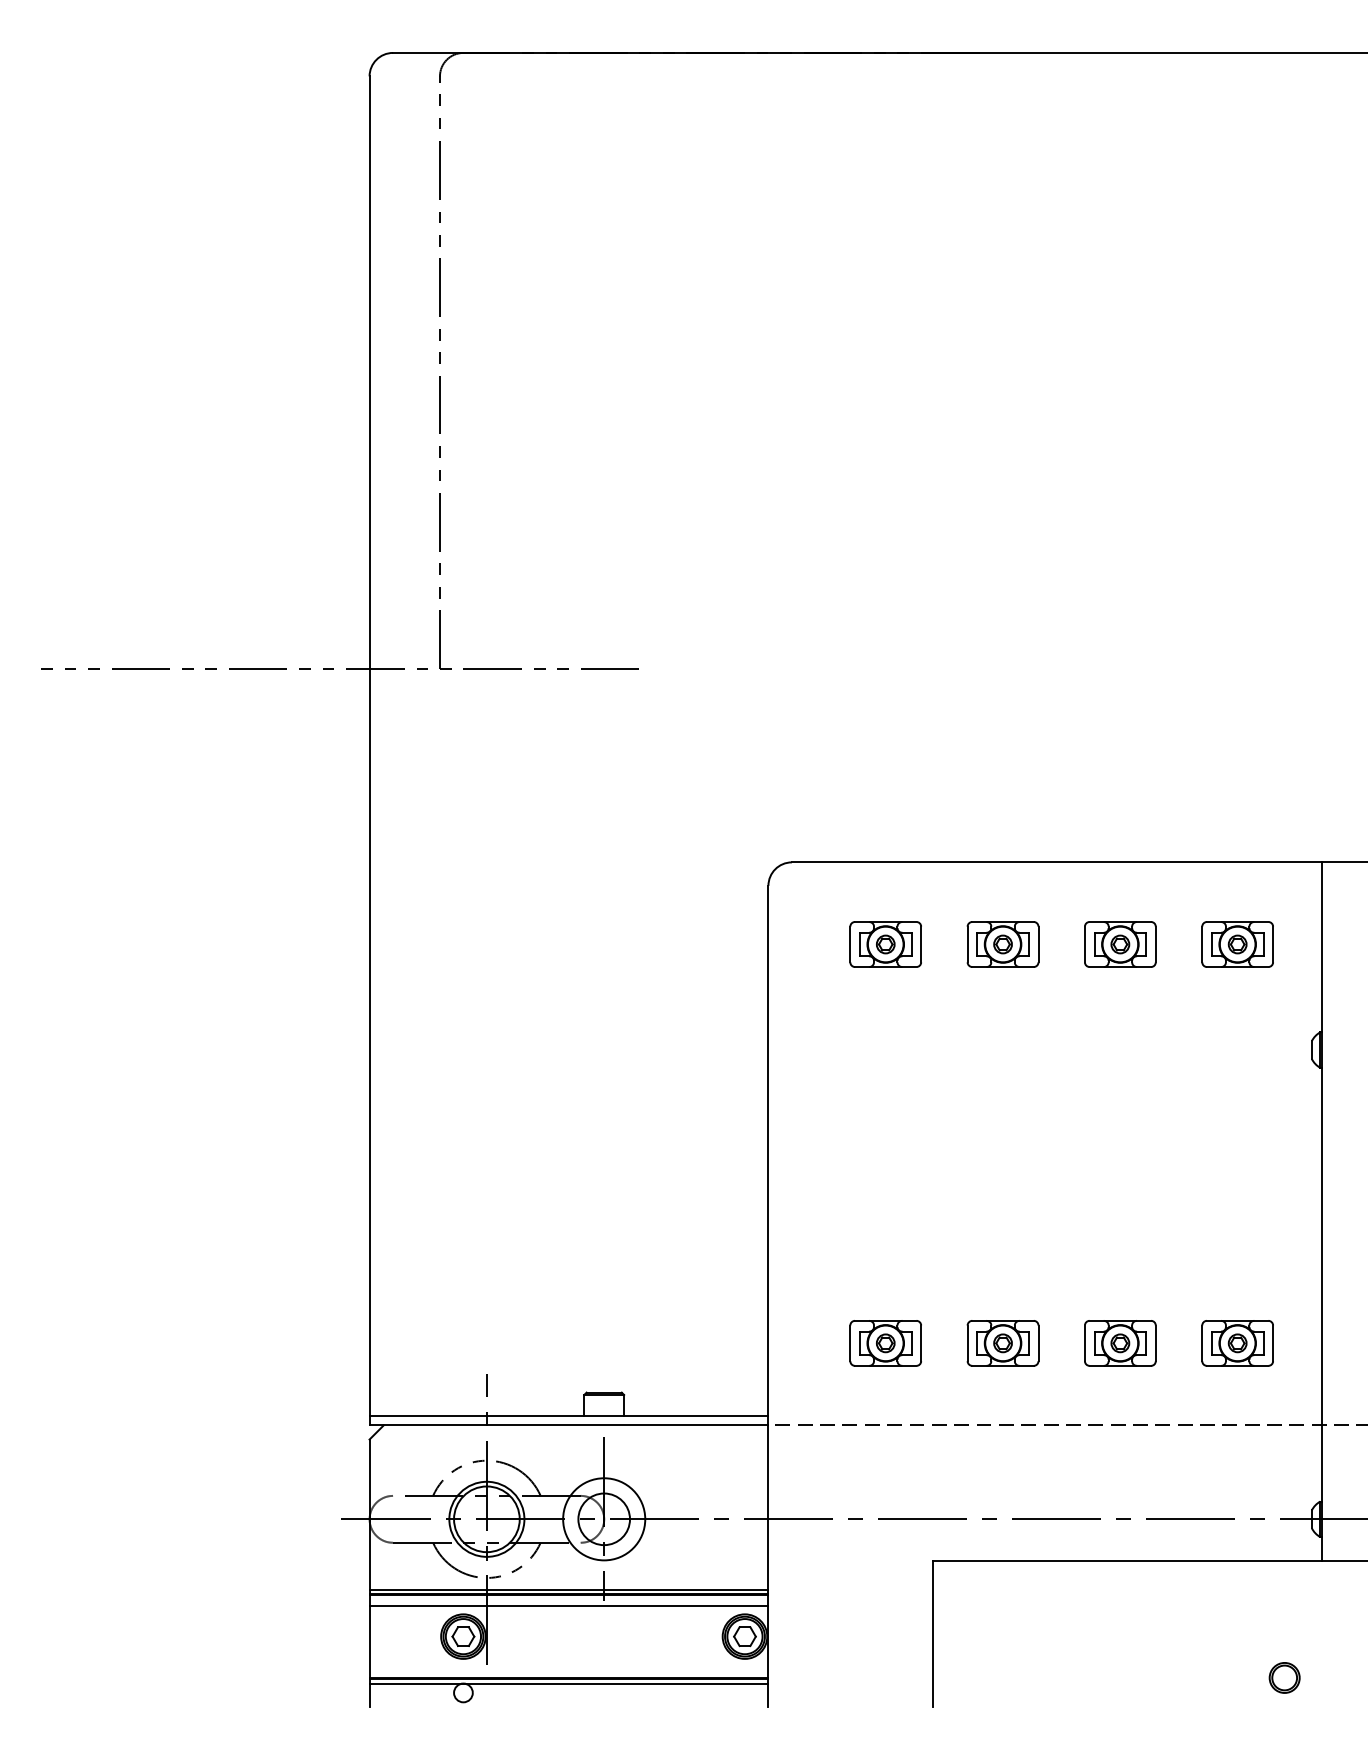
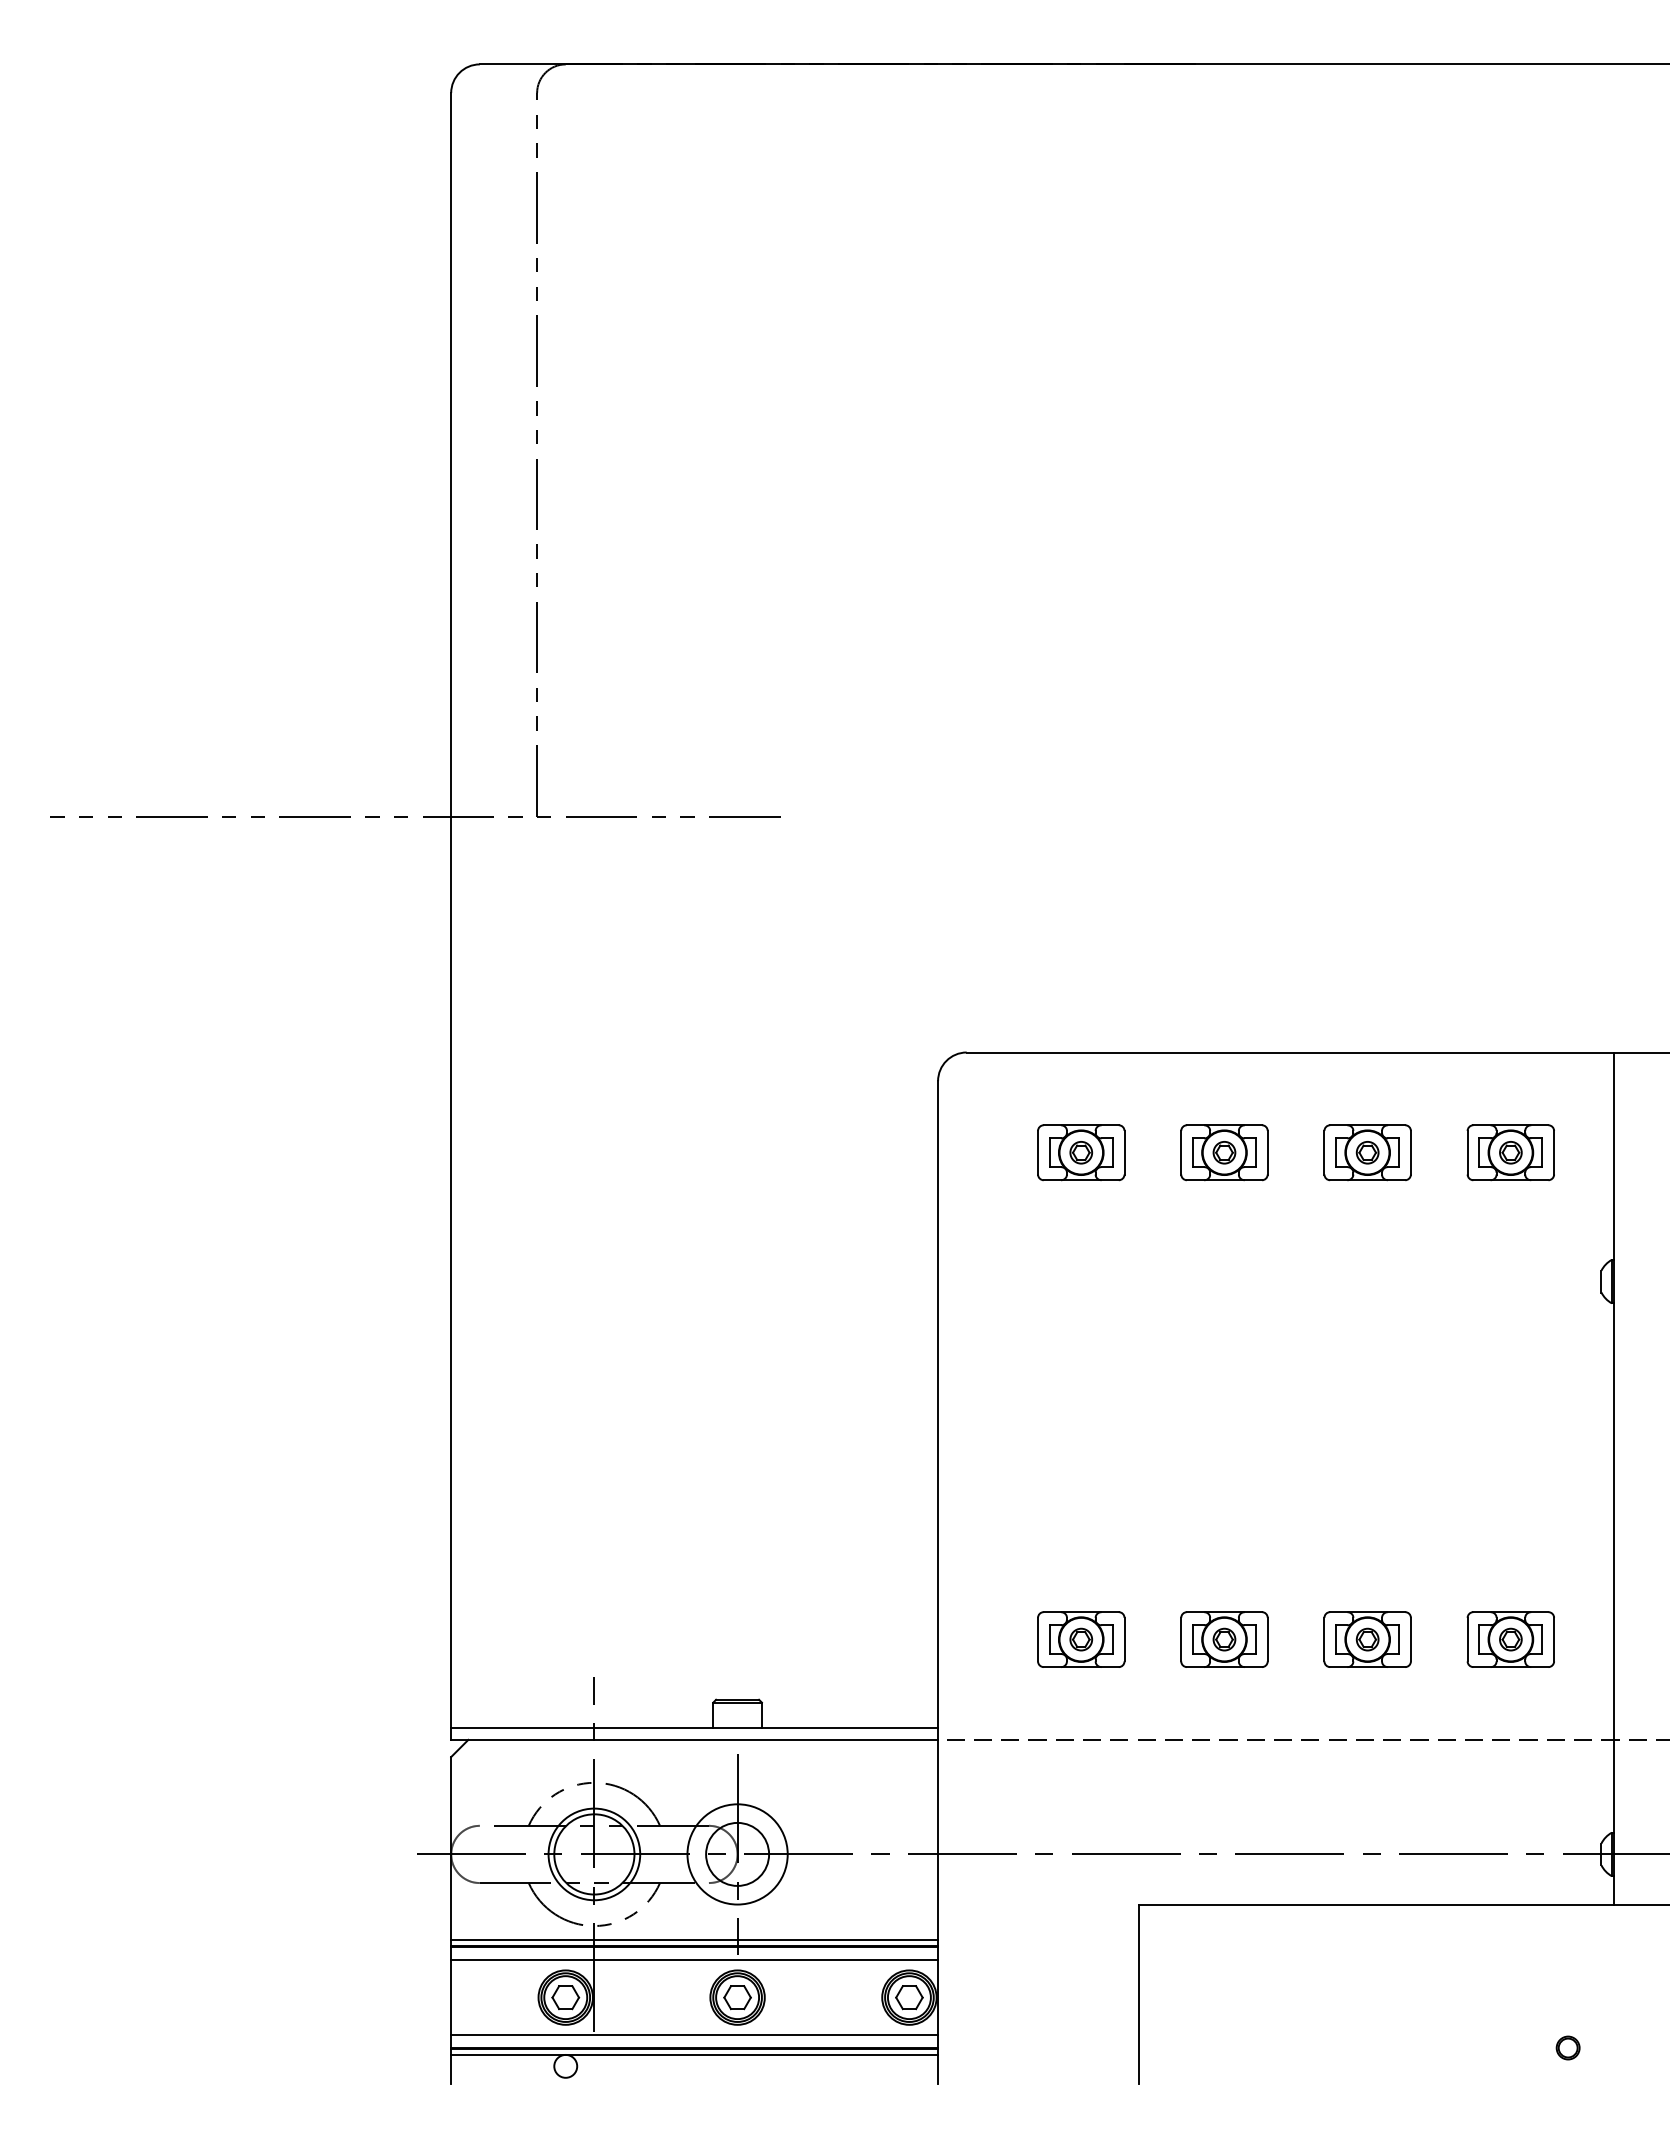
part: (604, 1636) -> (737, 1997), added
line: (568, 1666) -> (694, 2034), added
part: (1284, 1677) -> (1567, 2047), size x0.62

